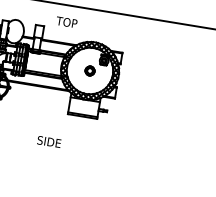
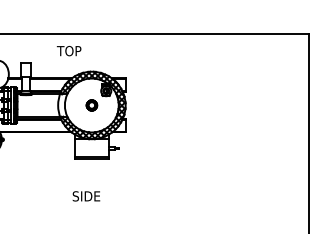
text: (66, 22) -> (68, 51), moved
hatch: (65, 66) -> (62, 105), removed
text: (49, 142) -> (86, 196), moved

